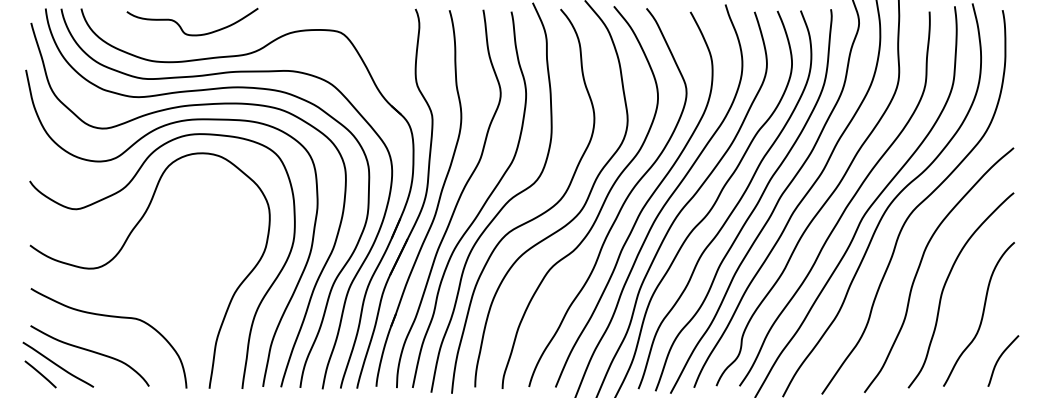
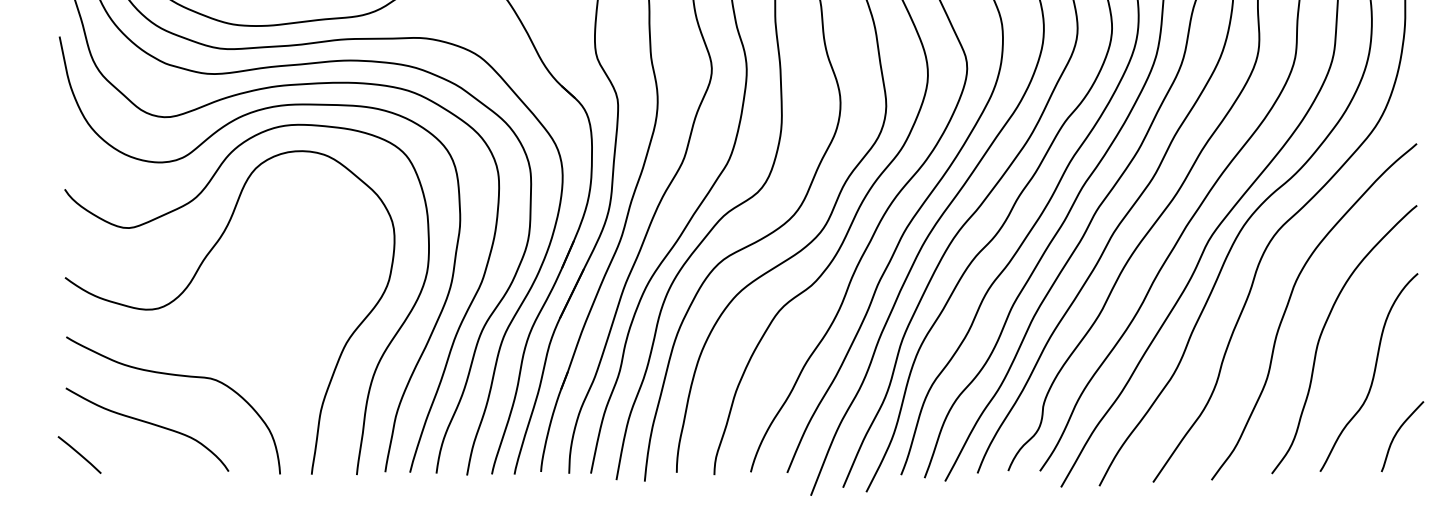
curve: (57, 364) -> (102, 441), removed

